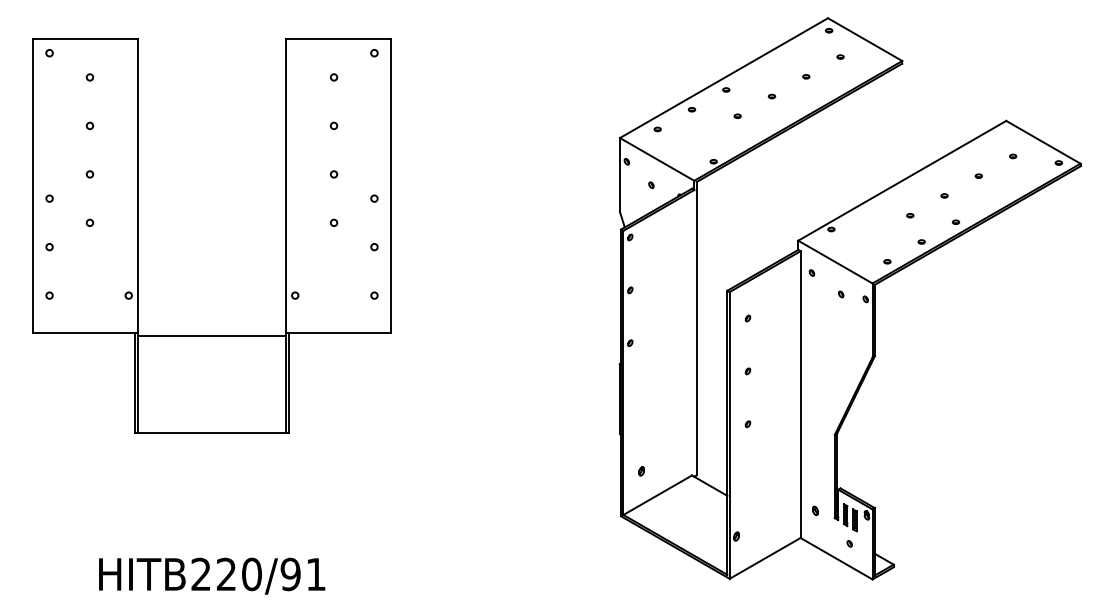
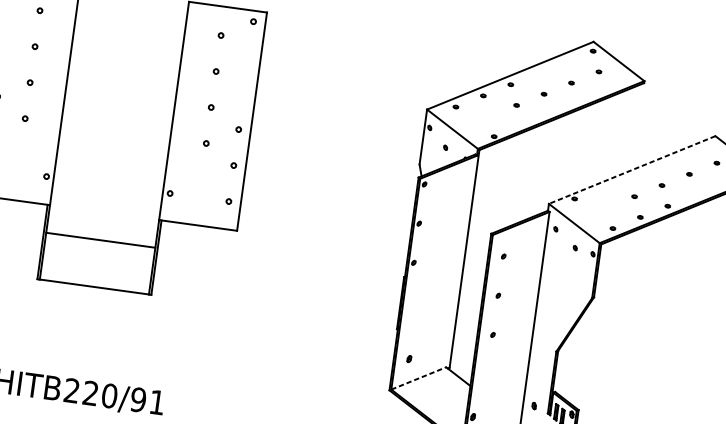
line: (901, 181) -> (631, 170), solid -> dashed
line: (211, 336) -> (100, 240), moved
line: (657, 495) -> (418, 378), solid -> dashed

